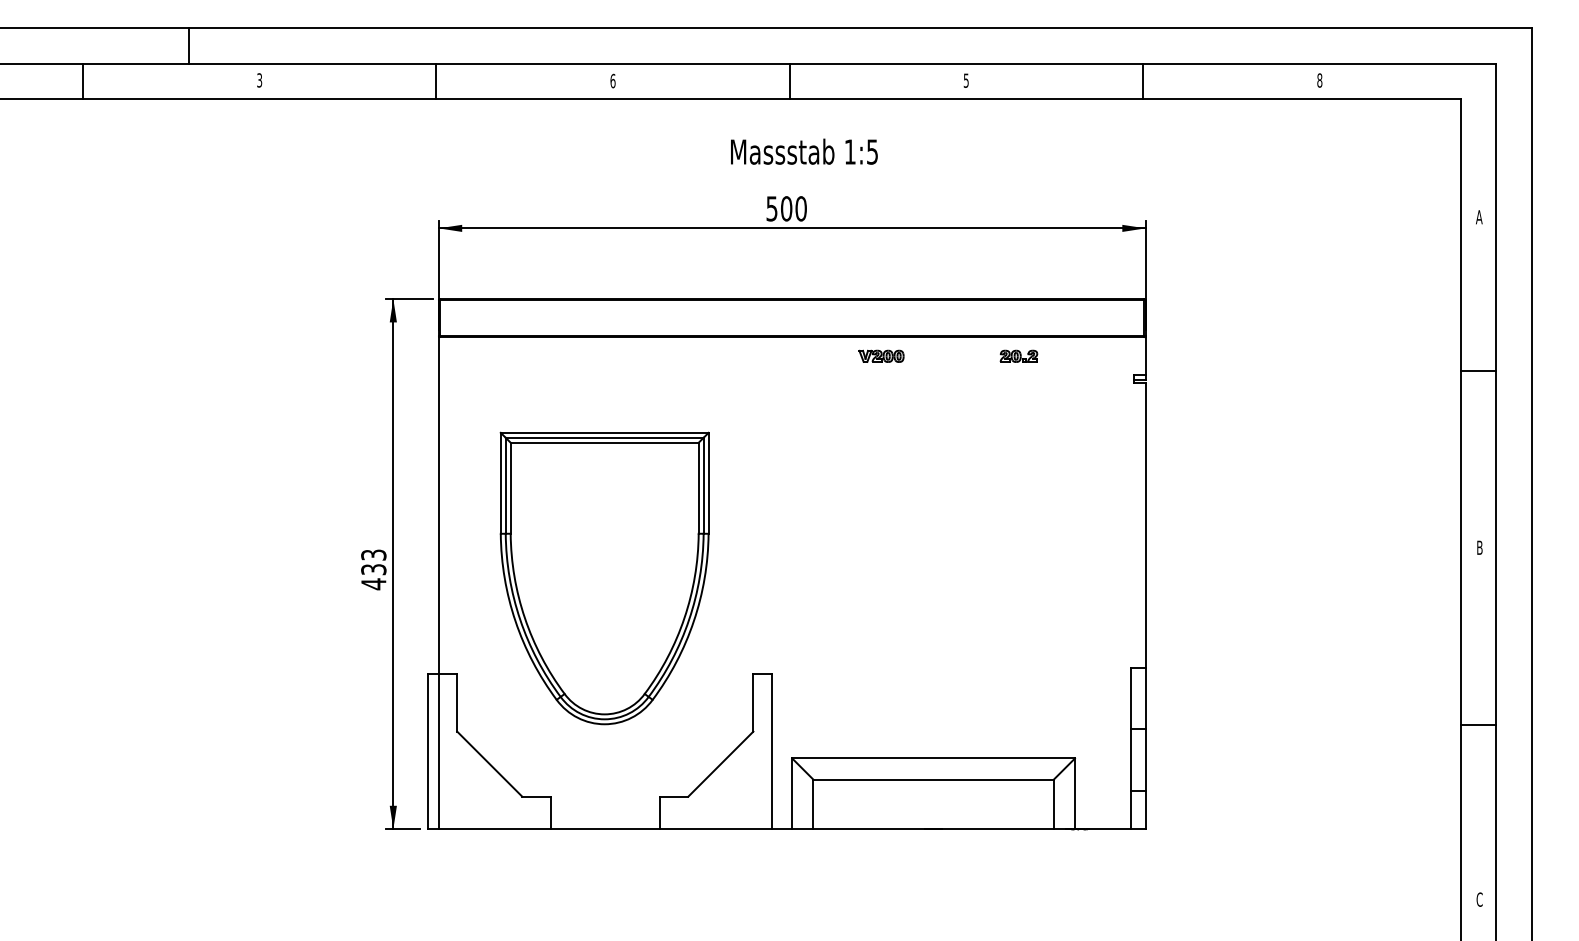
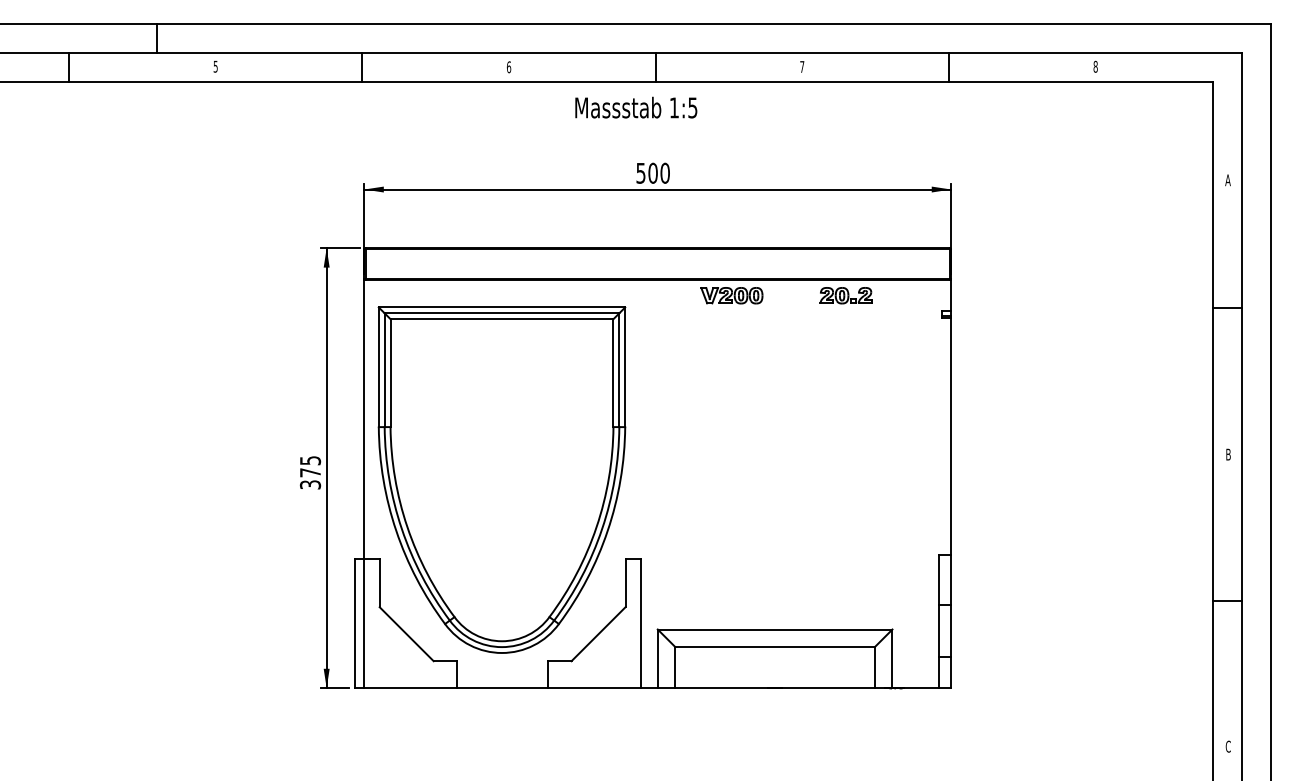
text: (259, 79) -> (215, 65), 3 -> 5
text: (965, 80) -> (801, 66), 5 -> 7
text: (804, 151) -> (636, 107), moved
part: (881, 356) -> (731, 295), size x1.67
part: (1018, 356) -> (845, 295), size x1.67
text: (373, 569) -> (310, 472), 433 -> 375
part: (604, 578) -> (501, 480), size x1.43

